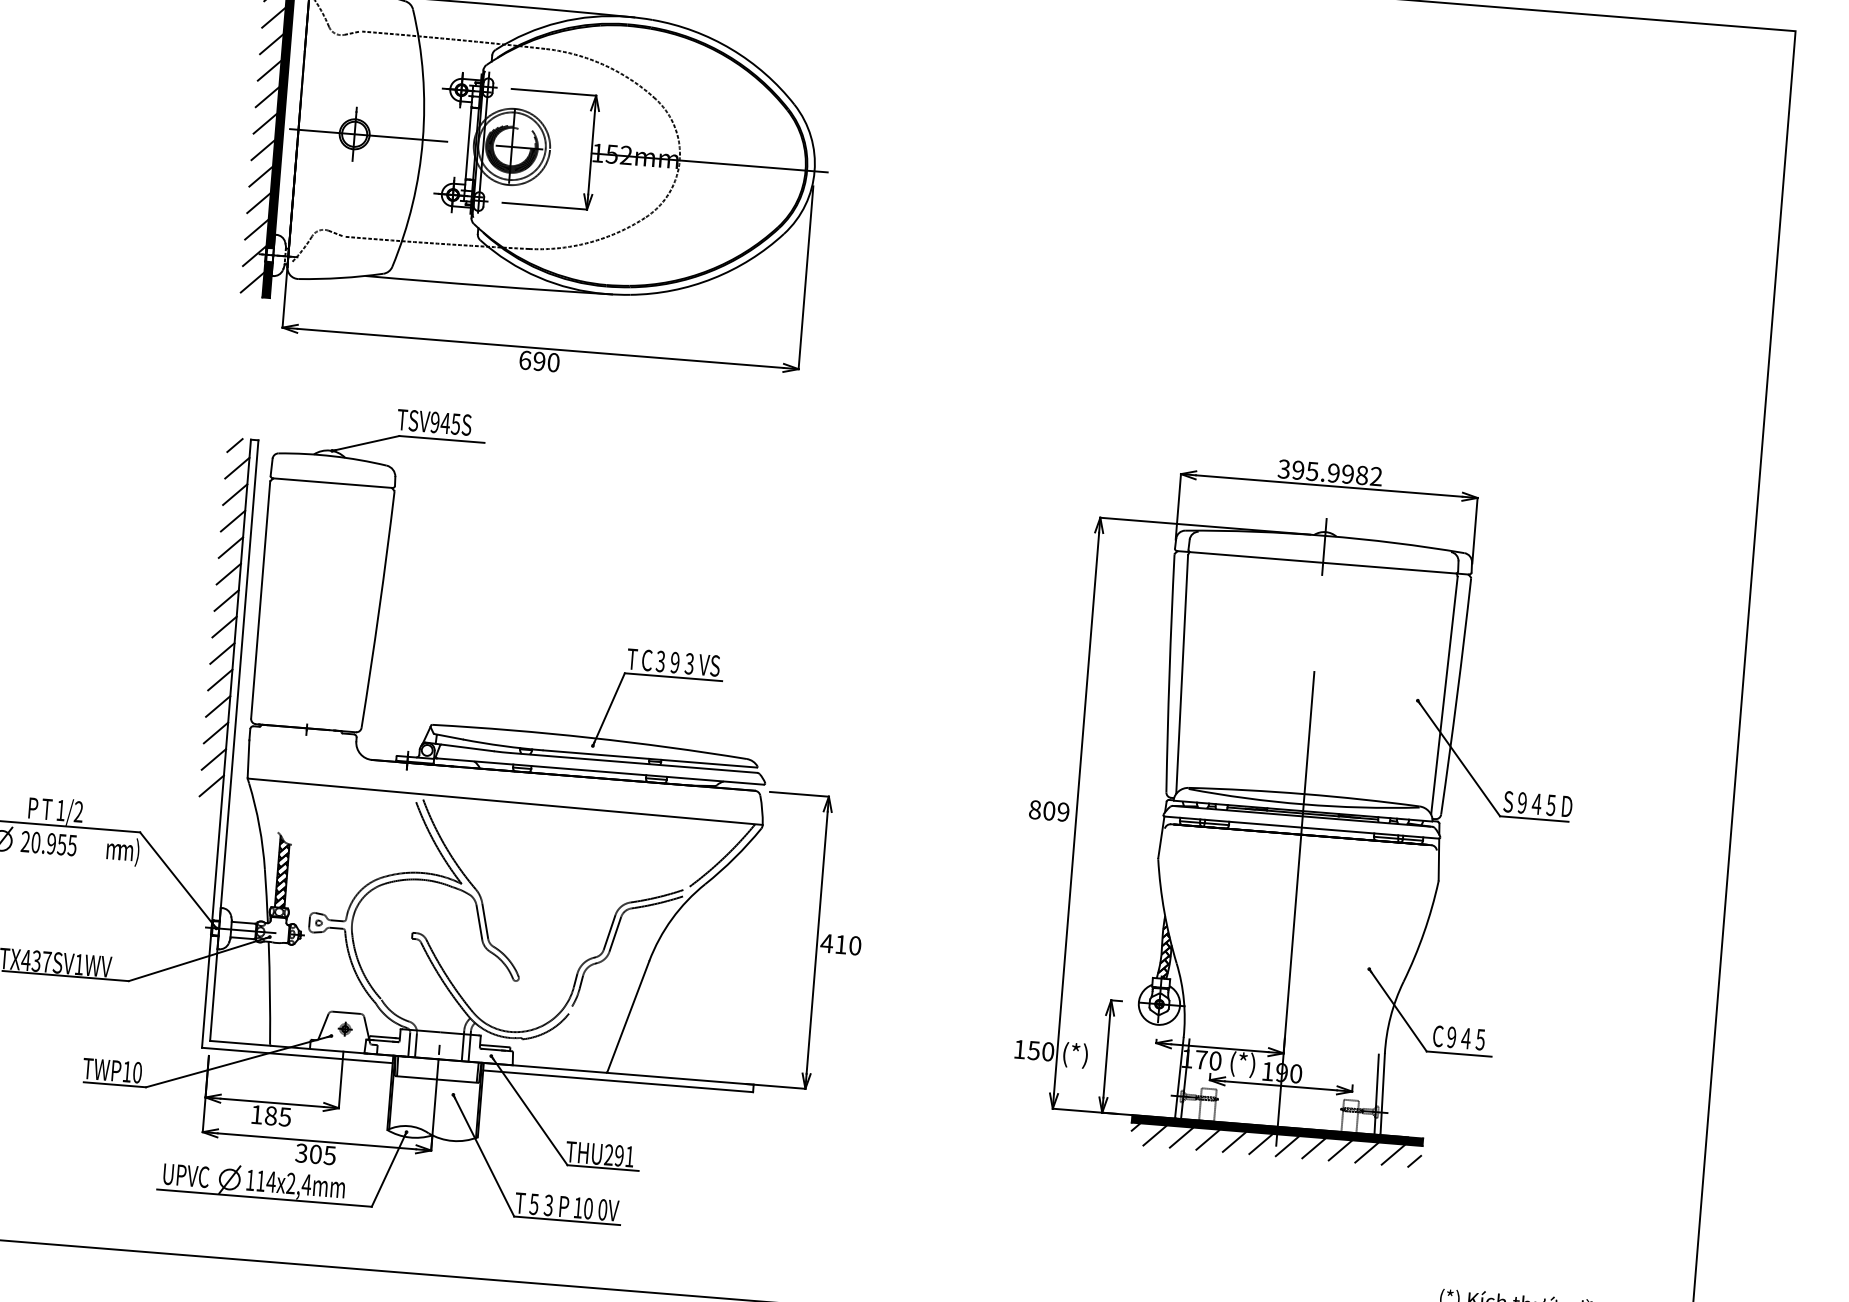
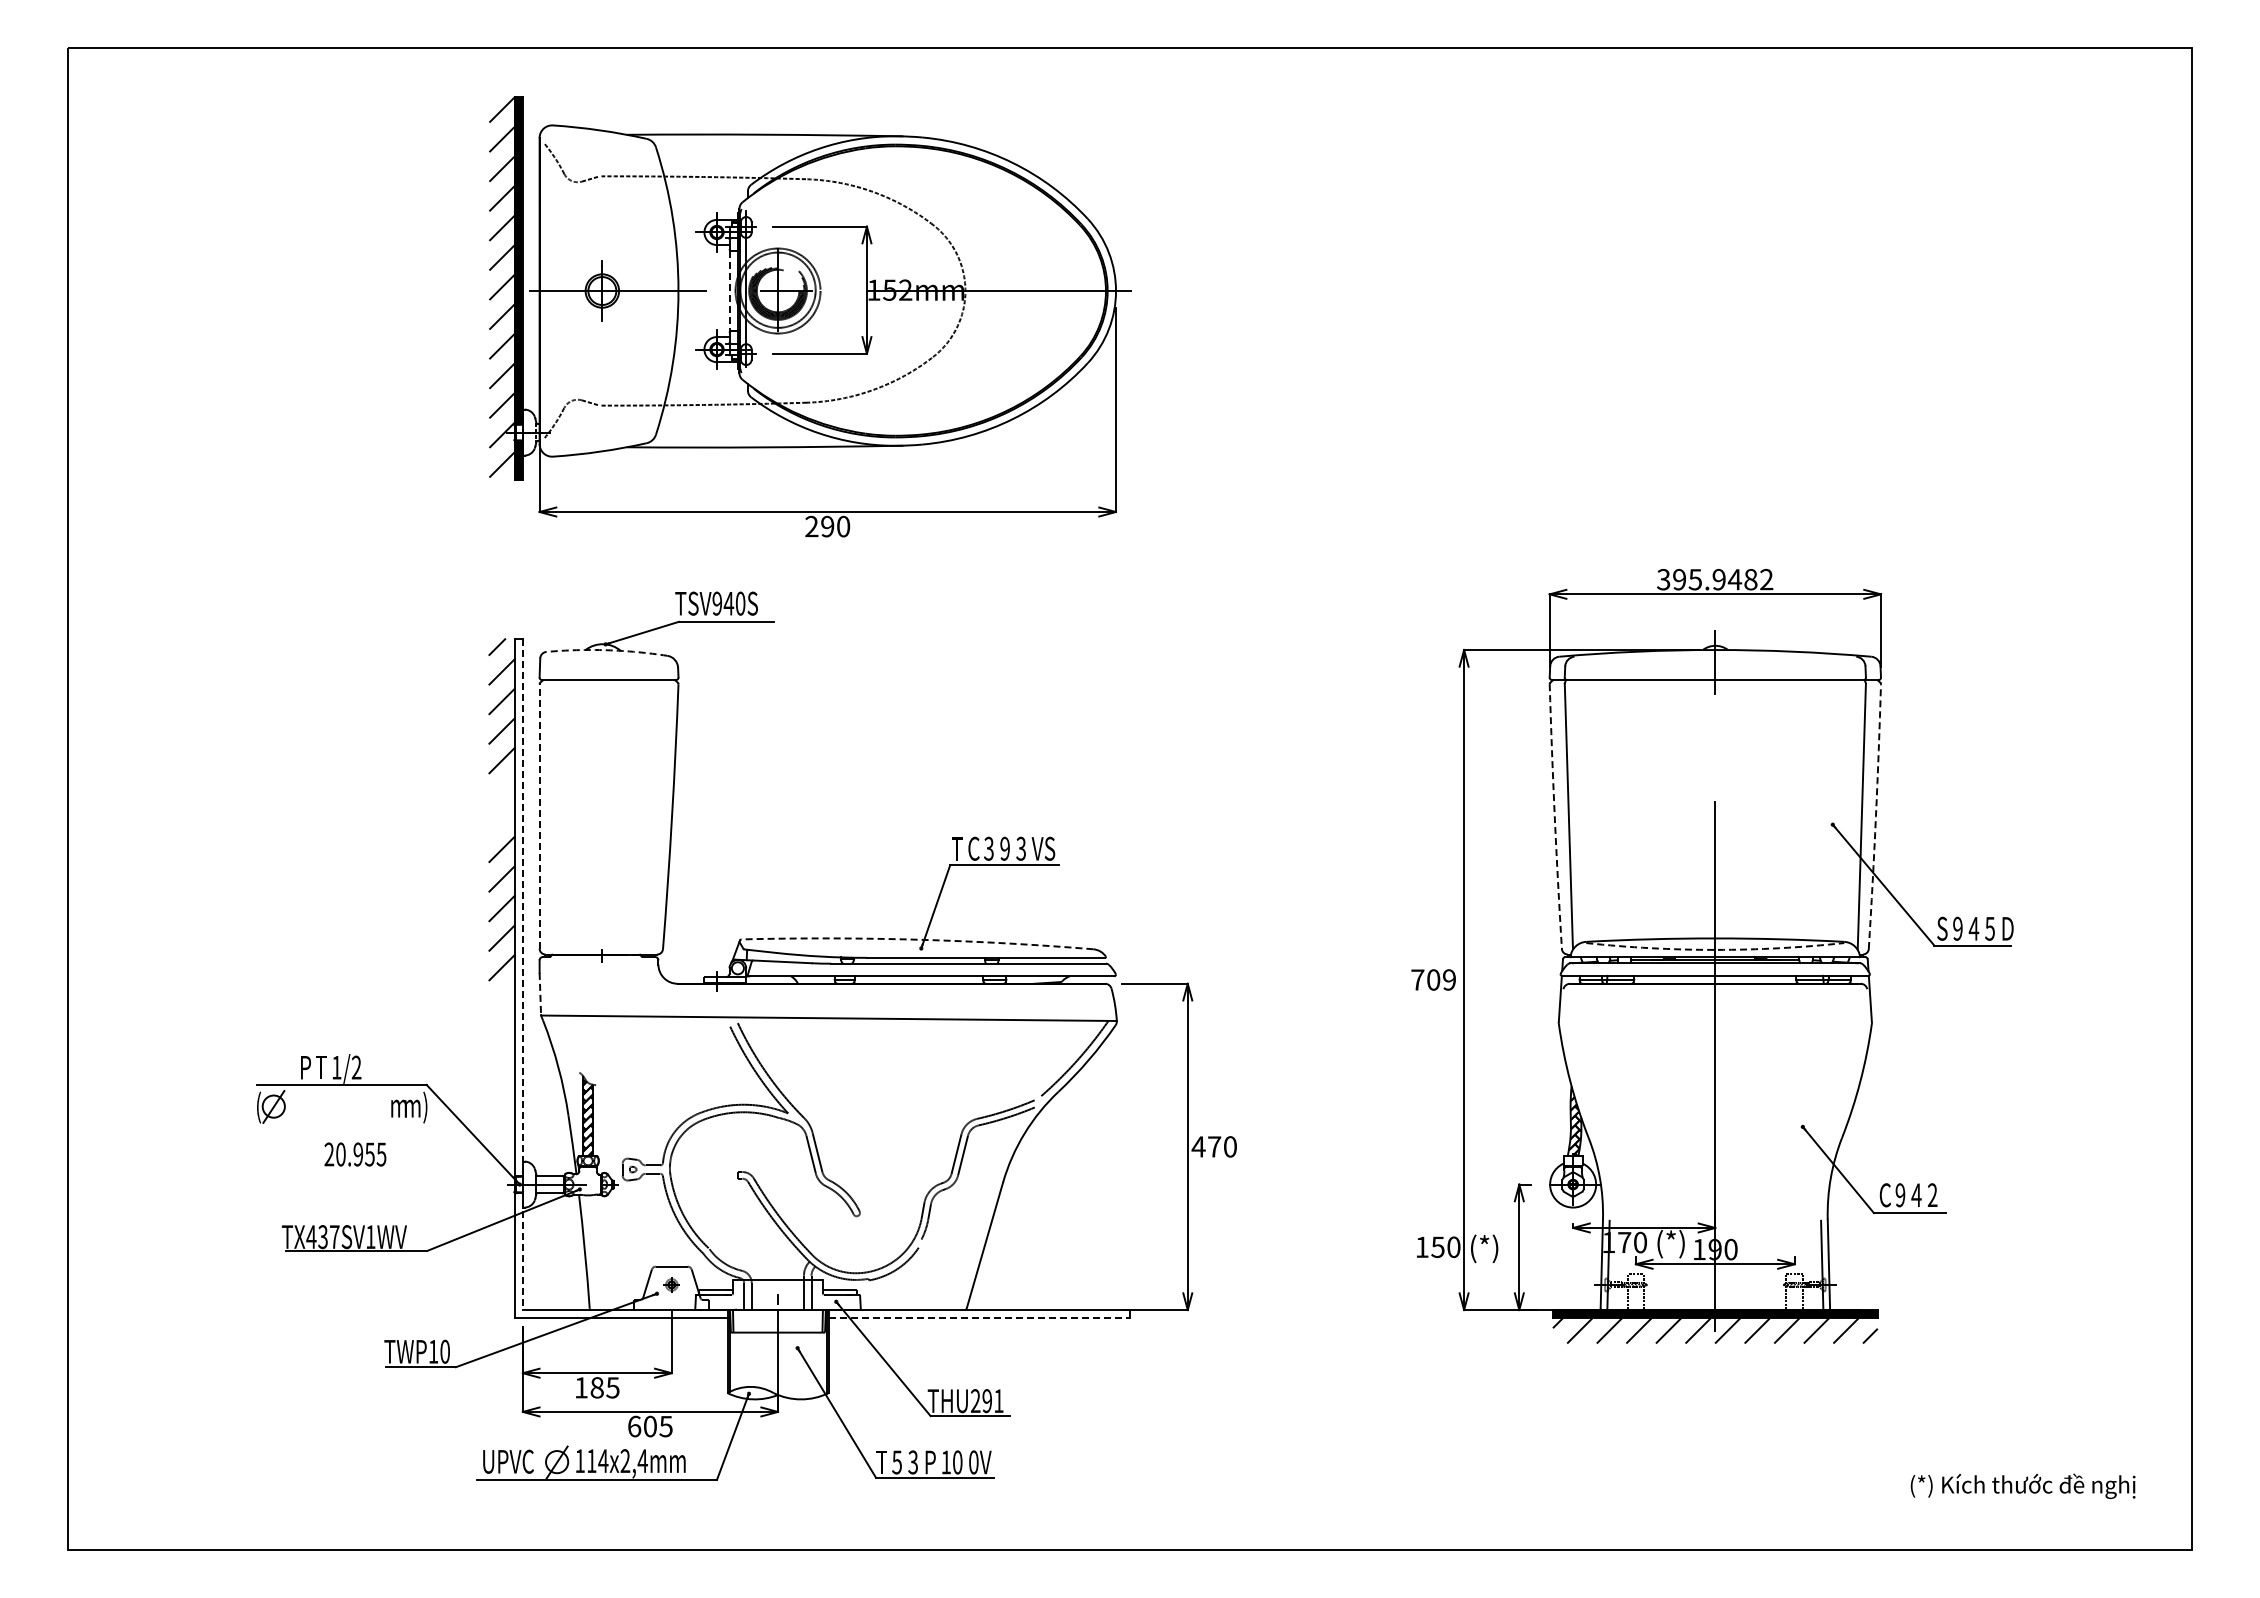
line: (468, 143) -> (729, 291), solid -> dashed
text: (524, 360) -> (811, 526), 690 -> 290
text: (455, 424) -> (740, 603), TSV945S -> TSV940S
arc: (333, 456) -> (607, 650), solid -> dashed
text: (1347, 474) -> (1734, 579), 395.9982 -> 395.9482
line: (228, 573) -> (501, 789), removed
line: (260, 599) -> (539, 815), solid -> dashed
line: (226, 600) -> (501, 819), removed
arc: (1169, 673) -> (1554, 816), solid -> dashed
arc: (1456, 696) -> (1875, 816), solid -> dashed
arc: (590, 737) -> (917, 939), solid -> dashed
line: (233, 741) -> (522, 975), solid -> dashed
line: (213, 758) -> (501, 996), removed
line: (248, 758) -> (540, 993), solid -> dashed
line: (211, 785) -> (501, 1026), removed
arc: (1303, 804) -> (1715, 949), solid -> dashed
text: (1034, 809) -> (1417, 979), 809 -> 709
text: (49, 843) -> (355, 1154), moved
text: (841, 944) -> (1214, 1146), 410 -> 470
text: (1480, 1039) -> (1932, 1195), 5 -> 2
line: (618, 1081) -> (979, 1318), solid -> dashed
text: (301, 1153) -> (634, 1426), 305 -> 605

